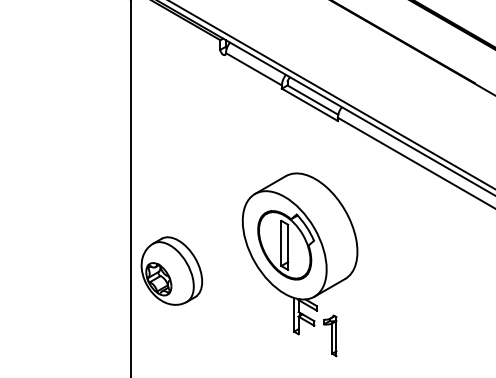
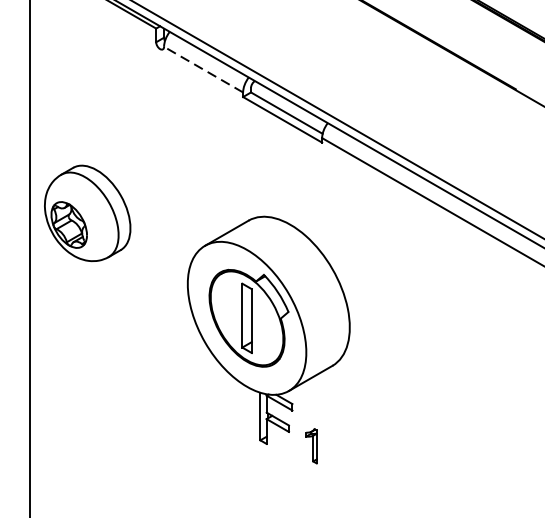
line: (253, 69) -> (202, 69), solid -> dashed
part: (171, 270) -> (87, 212), moved
part: (330, 335) -> (311, 445), size x0.6

